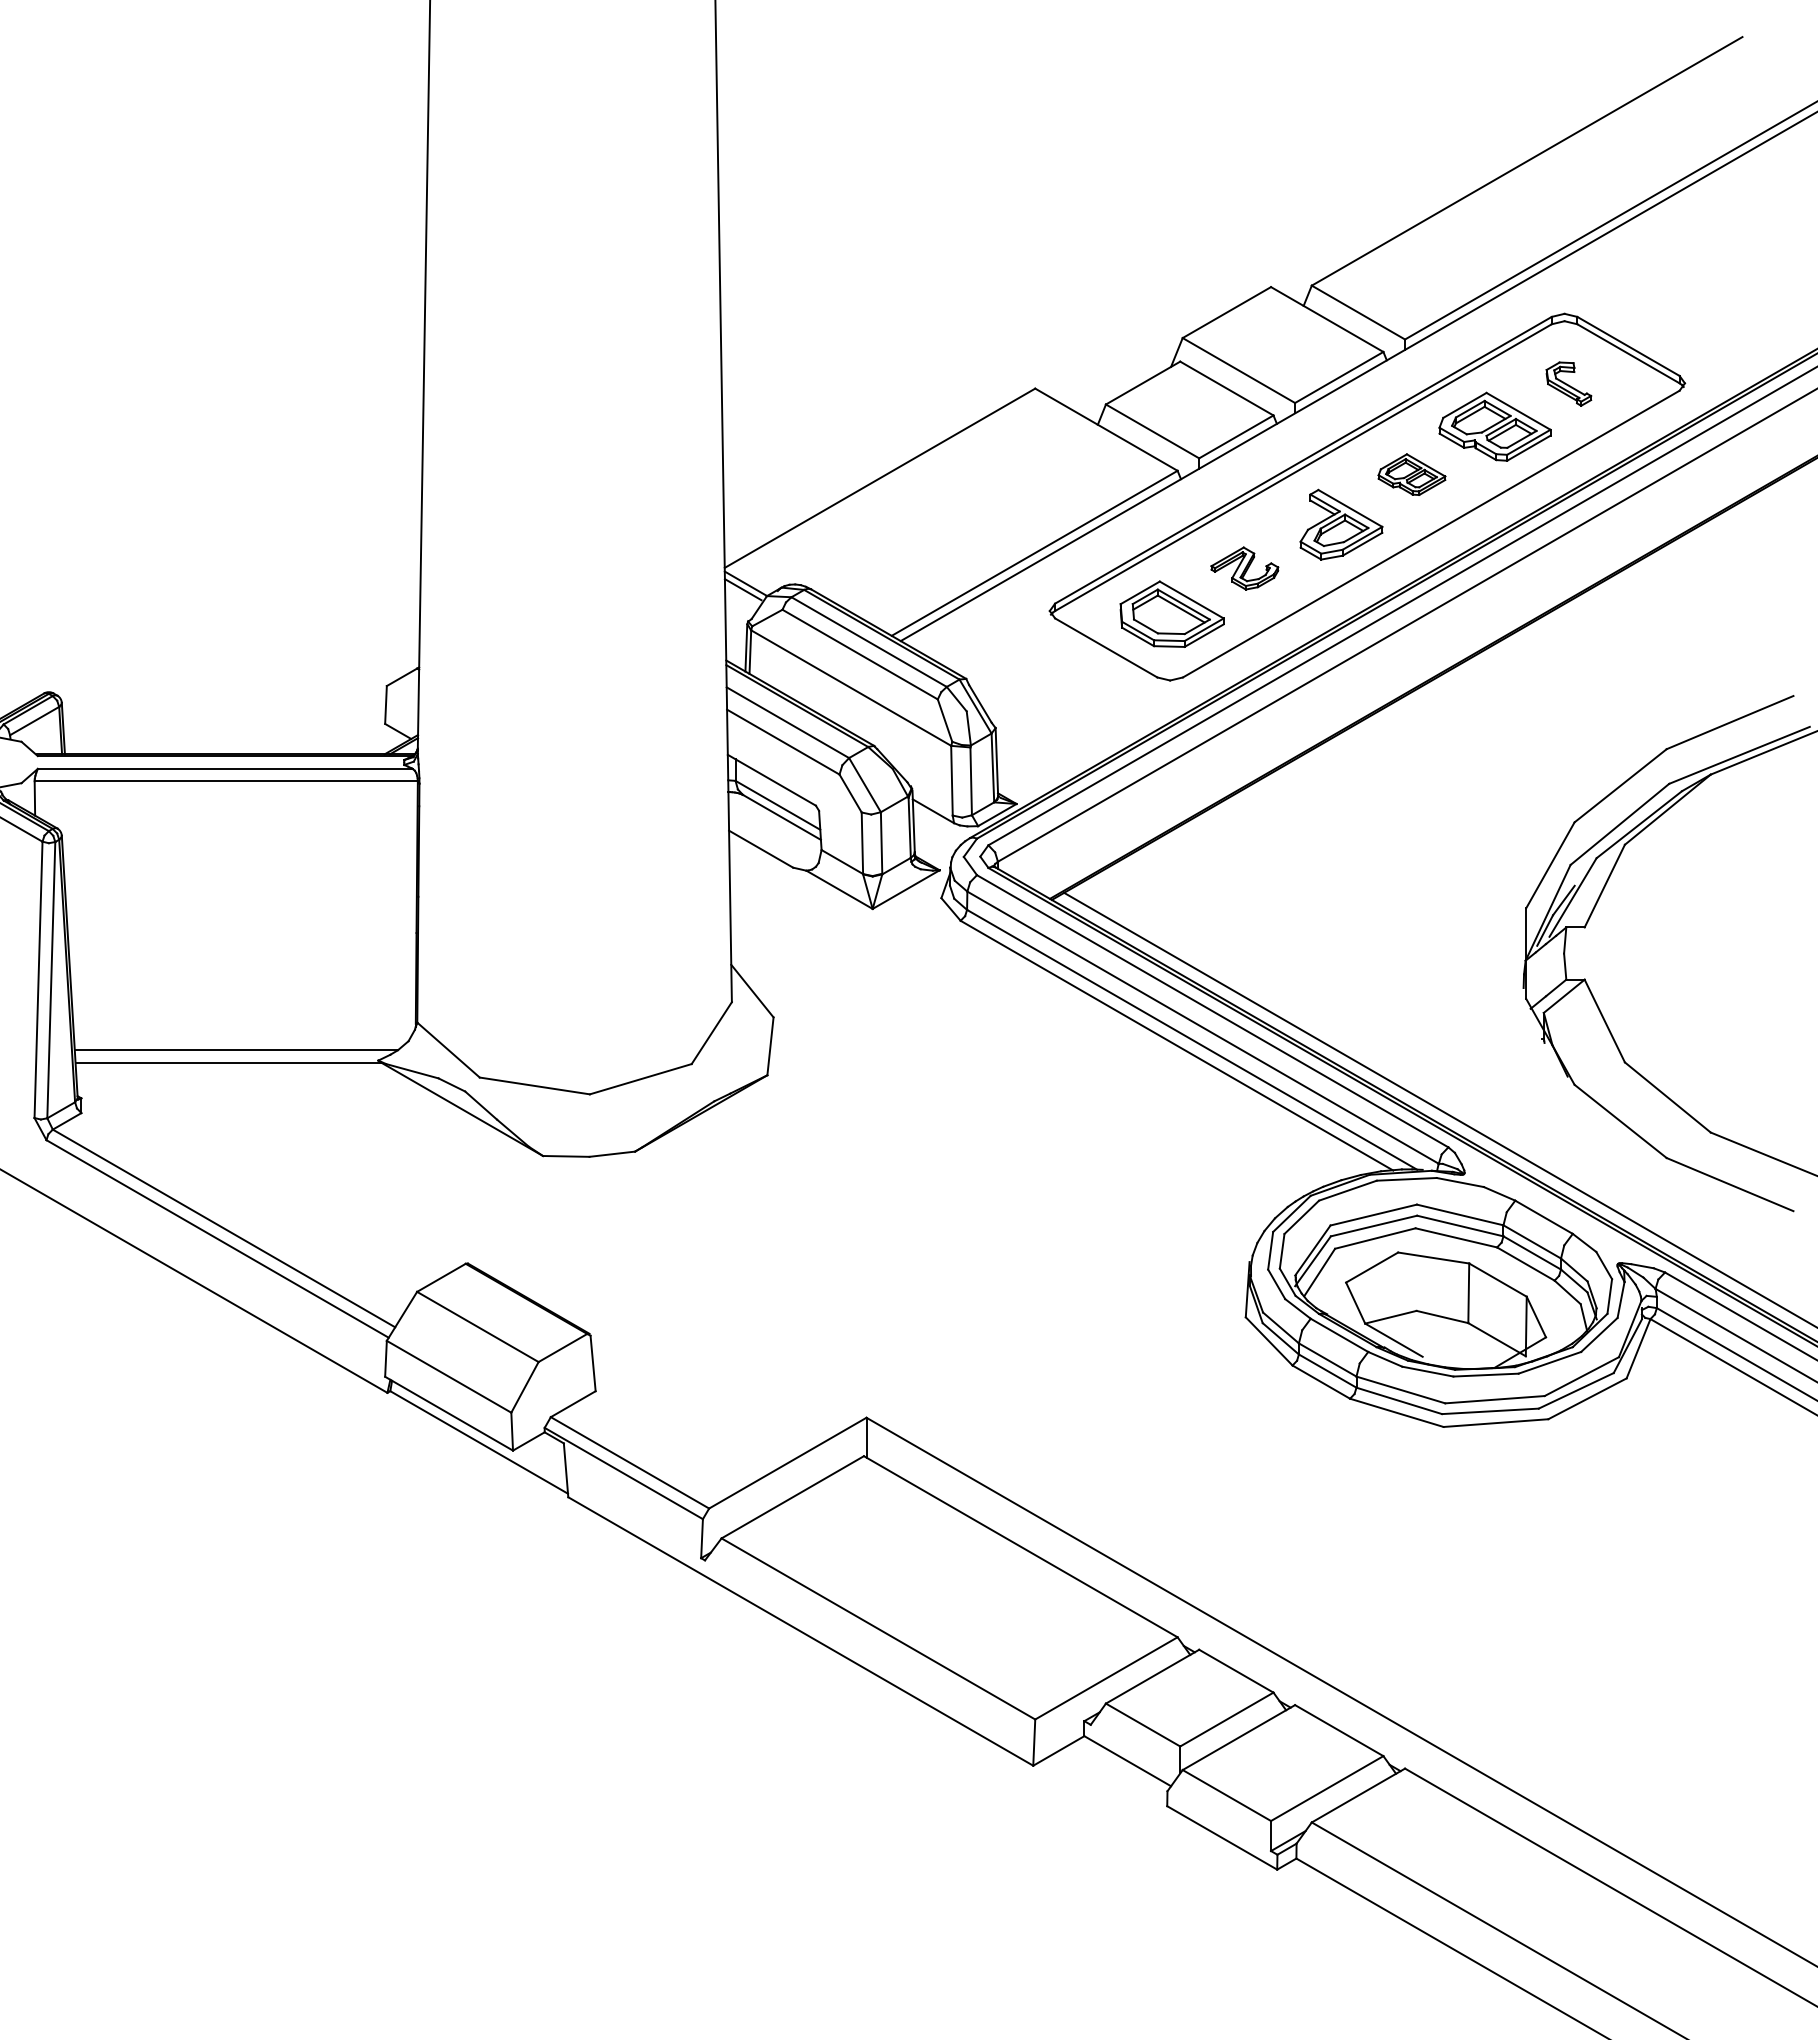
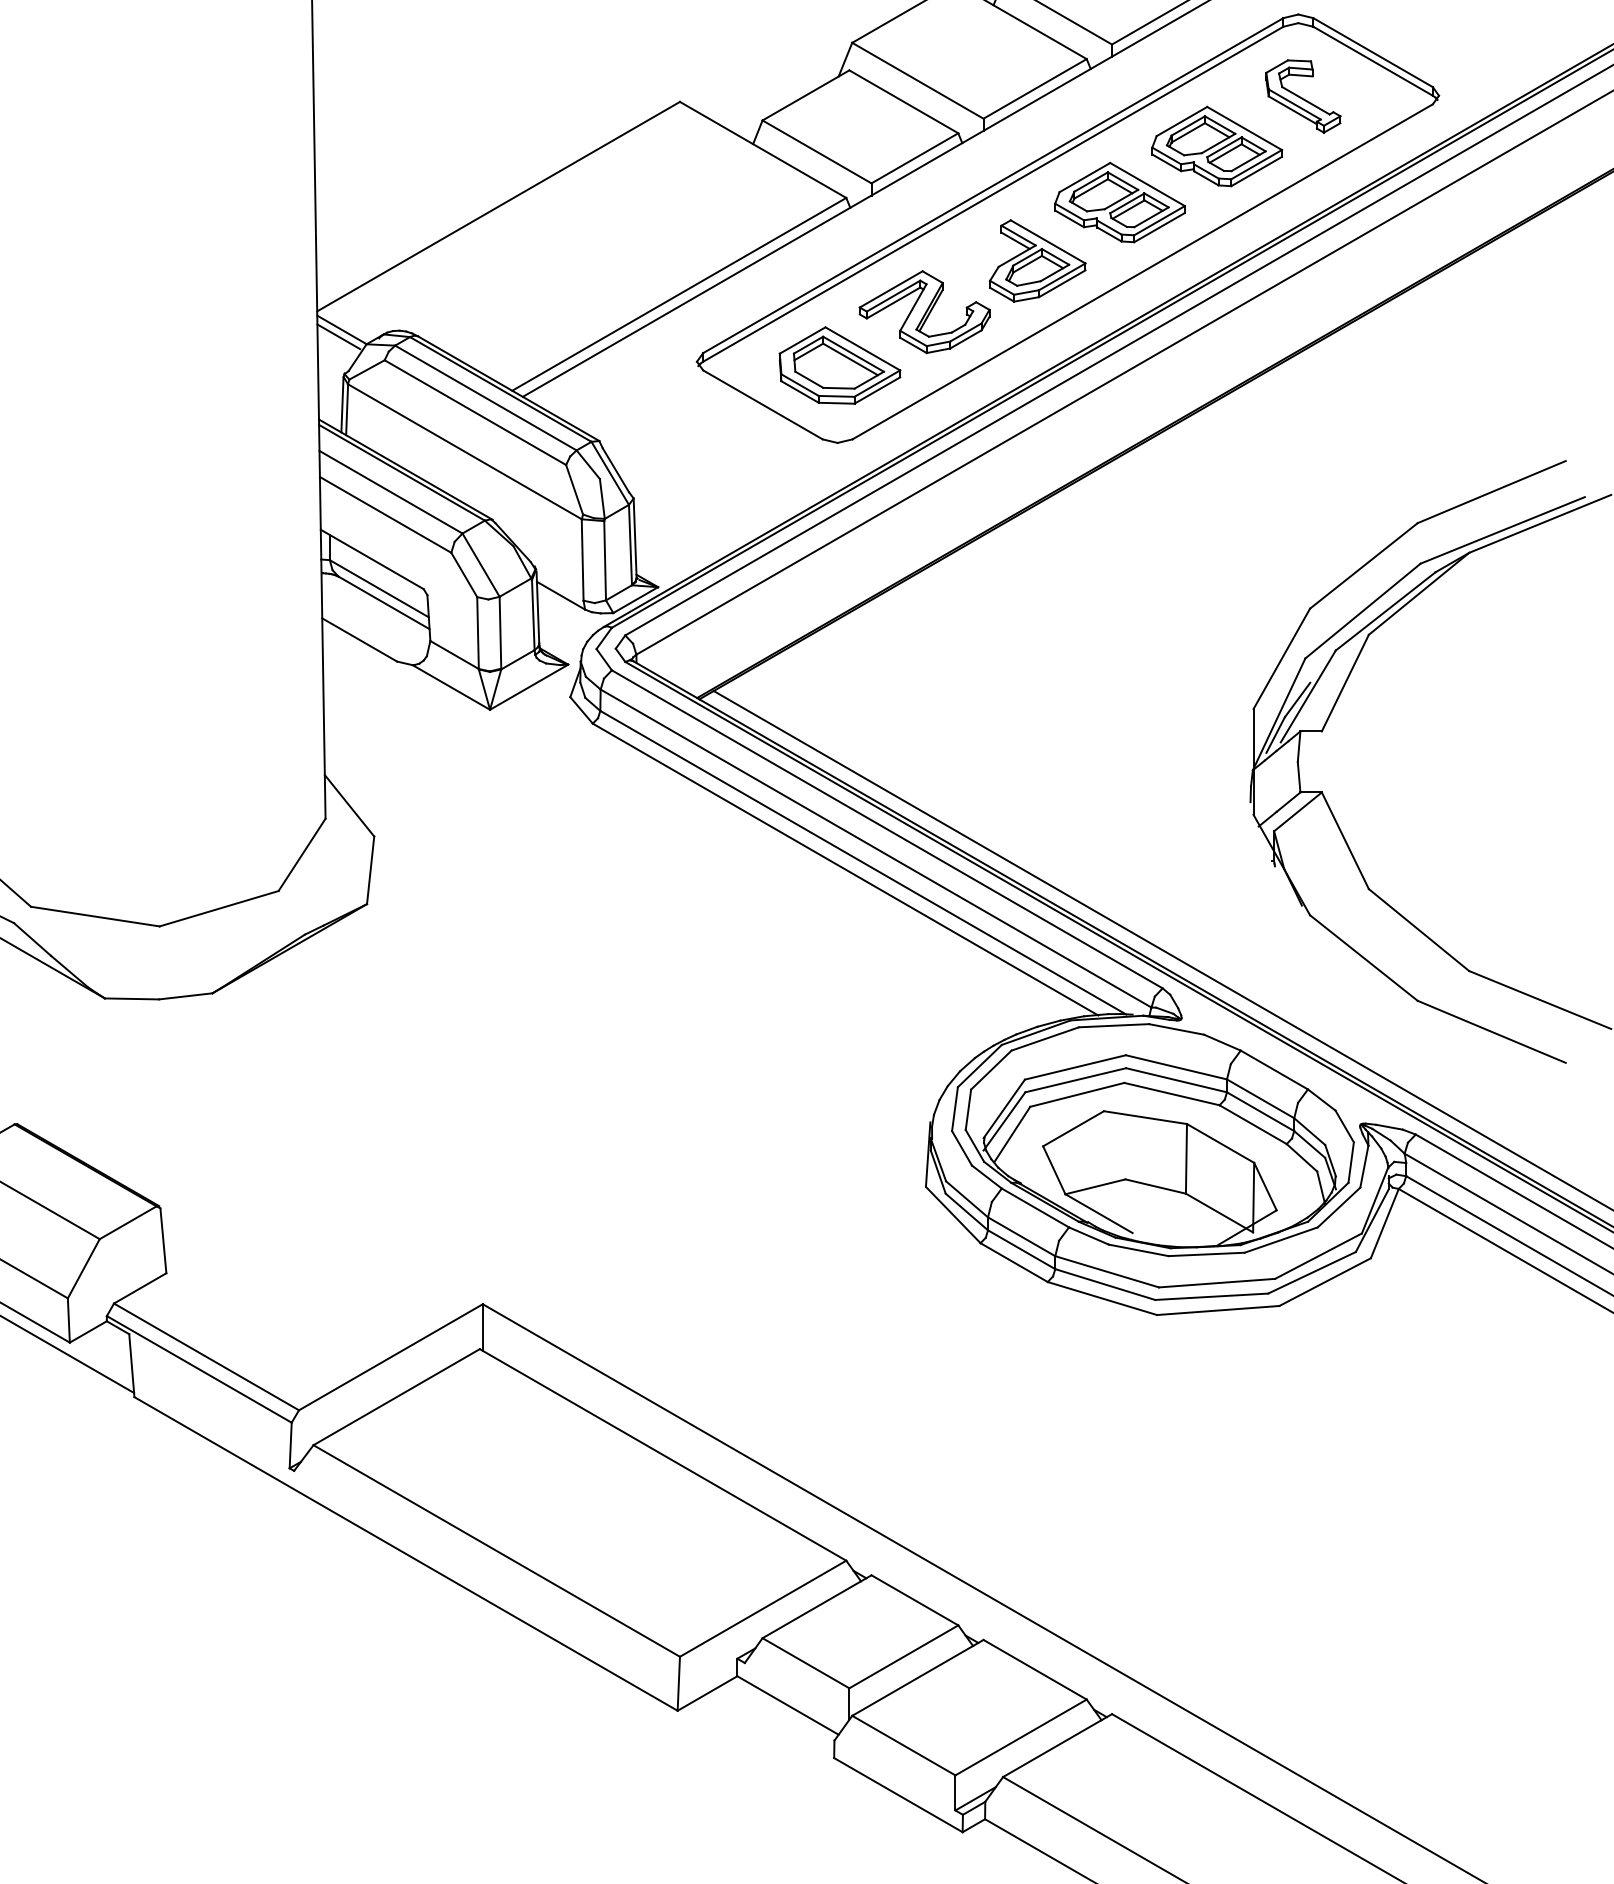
part: (1568, 384) -> (1302, 97), size x1.43
part: (1411, 474) -> (1119, 202), size x1.67
part: (1244, 568) -> (924, 312), size x1.67

